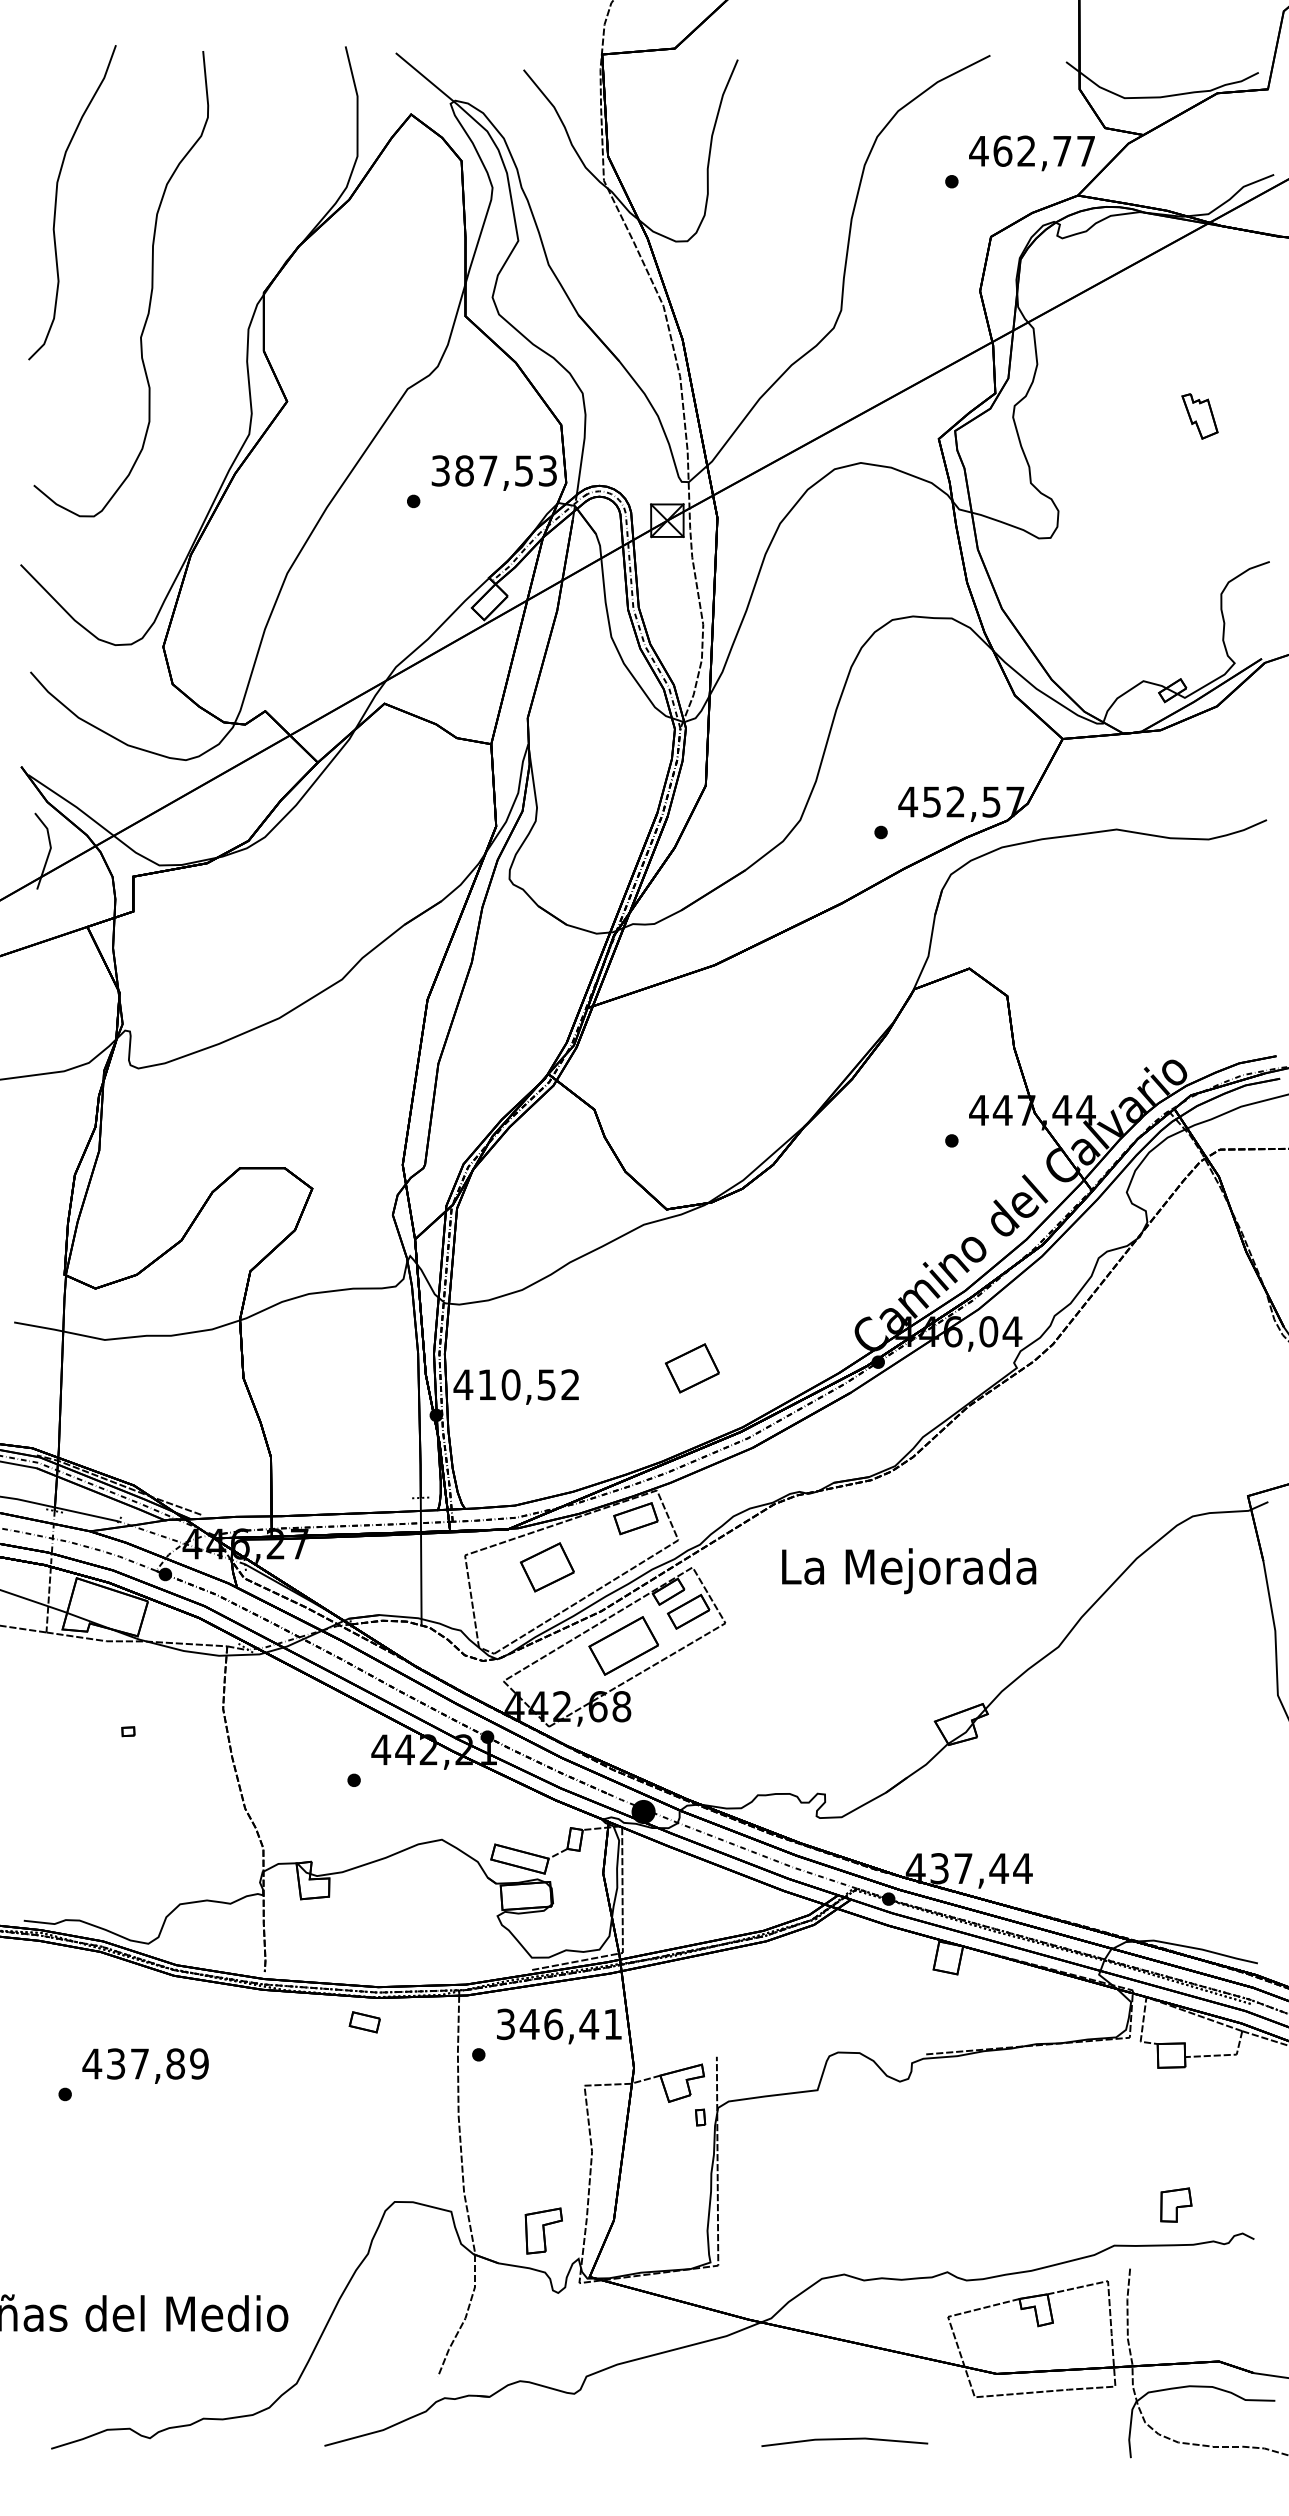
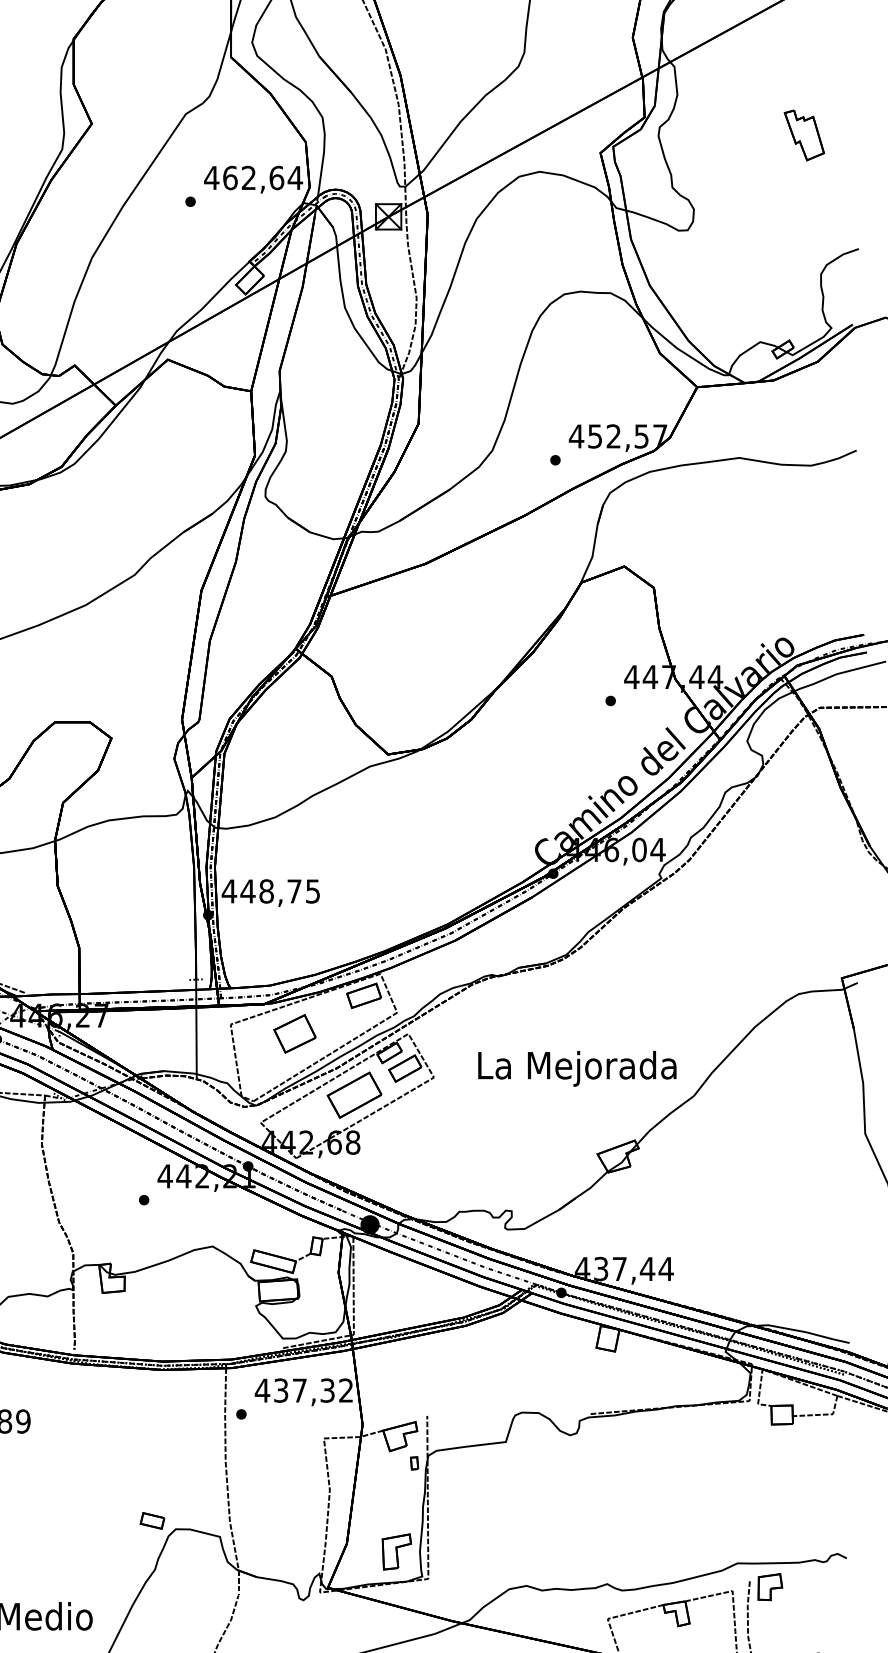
part: (1199, 416) -> (804, 135), size x1.43
text: (493, 470) -> (252, 177), 387,53 -> 462,64
part: (691, 1368) -> (407, 878), removed
text: (528, 1384) -> (280, 891), 410,52 -> 448,75
text: (909, 1571) -> (577, 1069), moved
part: (364, 2022) -> (152, 1521), moved
text: (558, 2024) -> (303, 1390), 346,41 -> 437,32
part: (1176, 2204) -> (770, 1586), moved
part: (543, 2230) -> (396, 1551), moved

